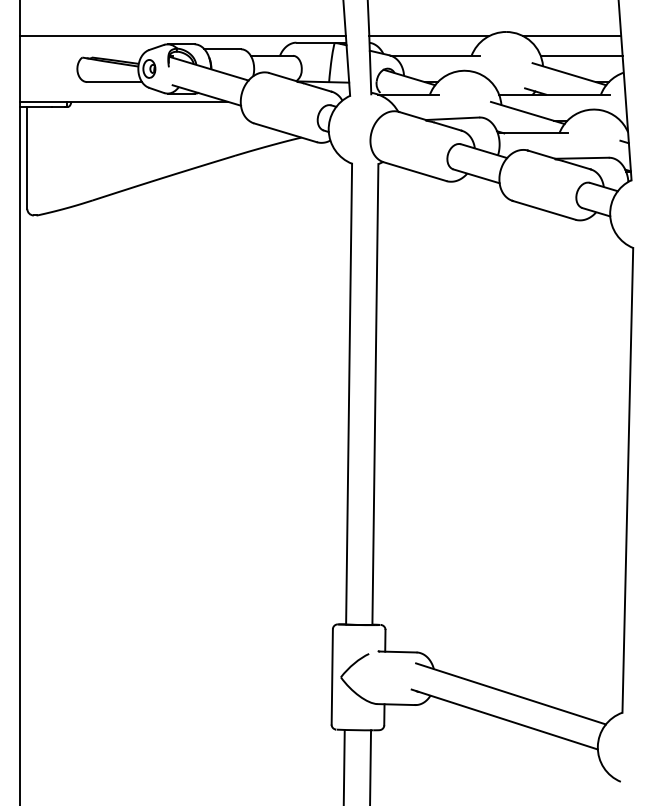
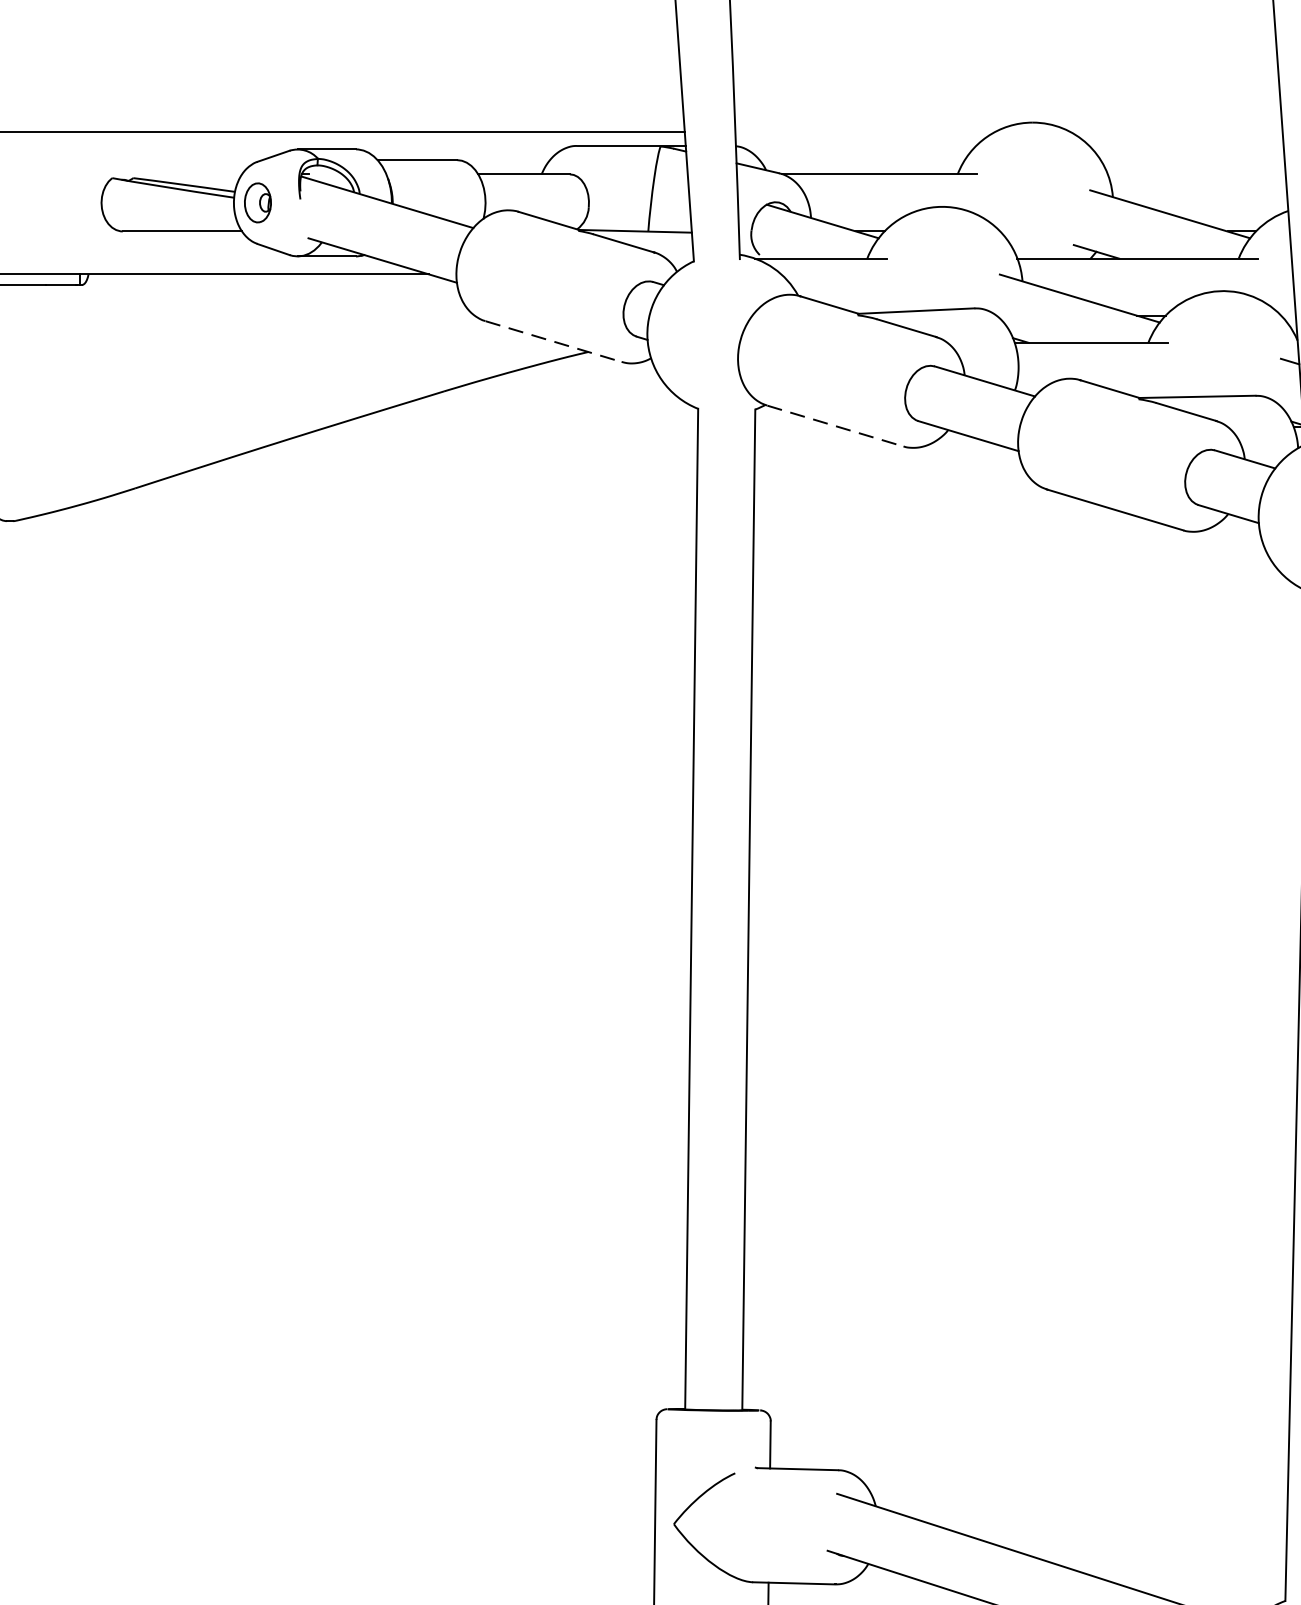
line: (429, 36) -> (866, 132), removed
line: (572, 36) -> (1176, 132), removed
line: (581, 55) -> (1196, 173), removed
line: (285, 132) -> (553, 340), solid -> dashed
line: (415, 171) -> (835, 425), solid -> dashed

